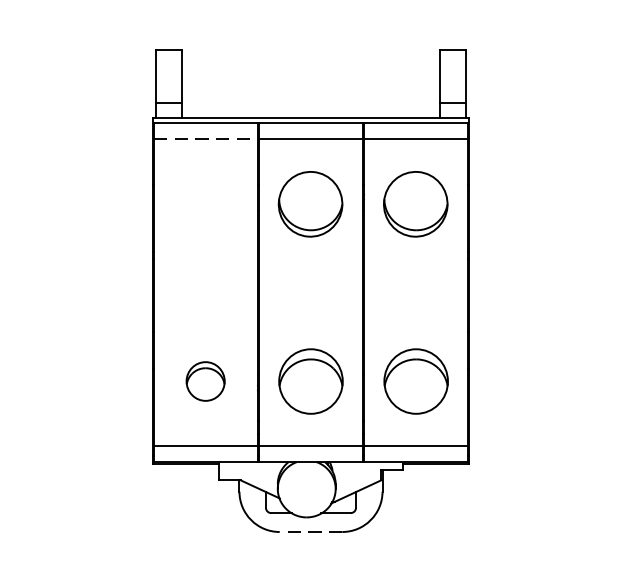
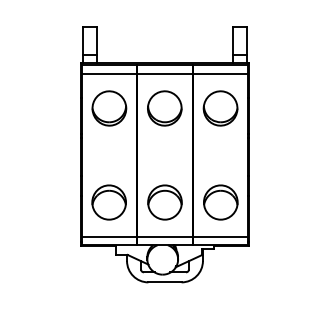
line: (206, 138) -> (109, 73), dashed -> solid
part: (206, 204) -> (109, 108), added
part: (204, 381) -> (108, 202), size x1.67
line: (311, 532) -> (165, 282), dashed -> solid

